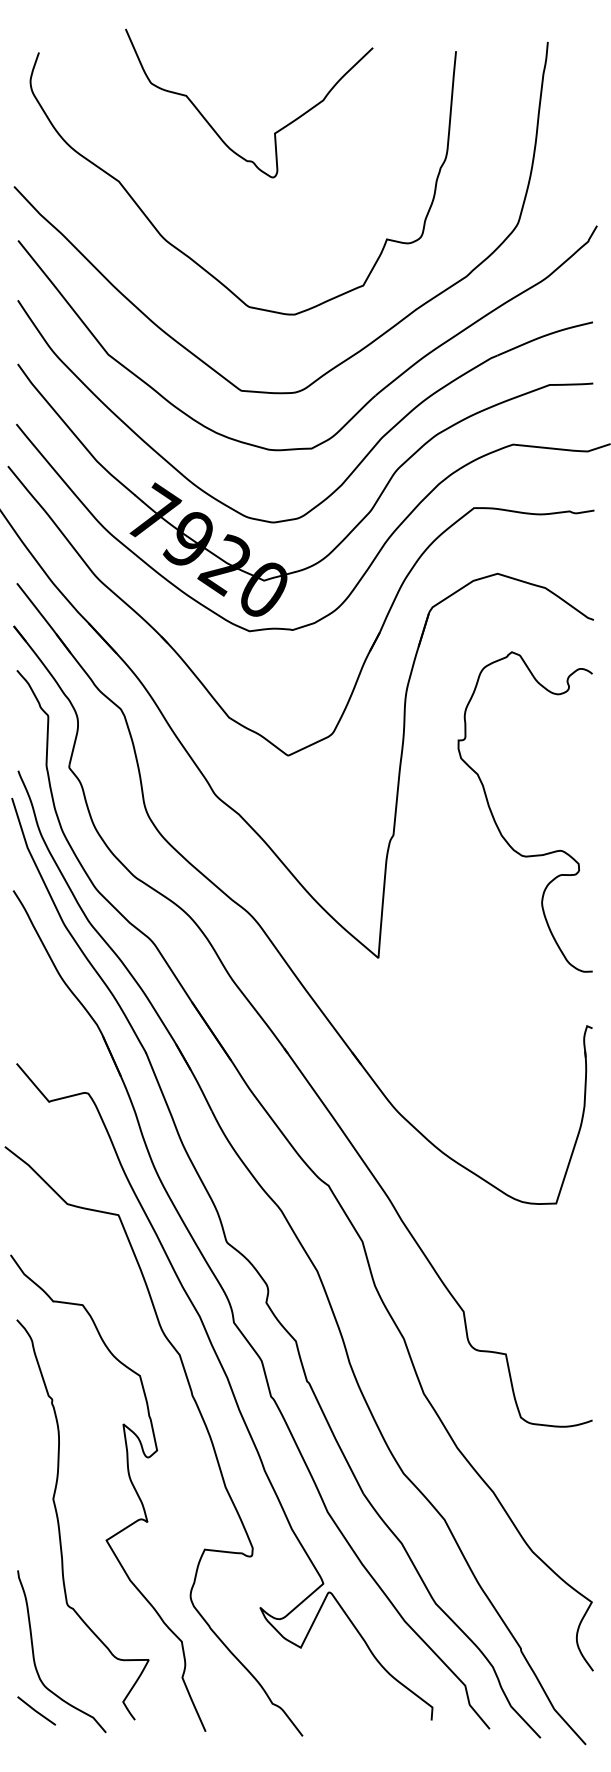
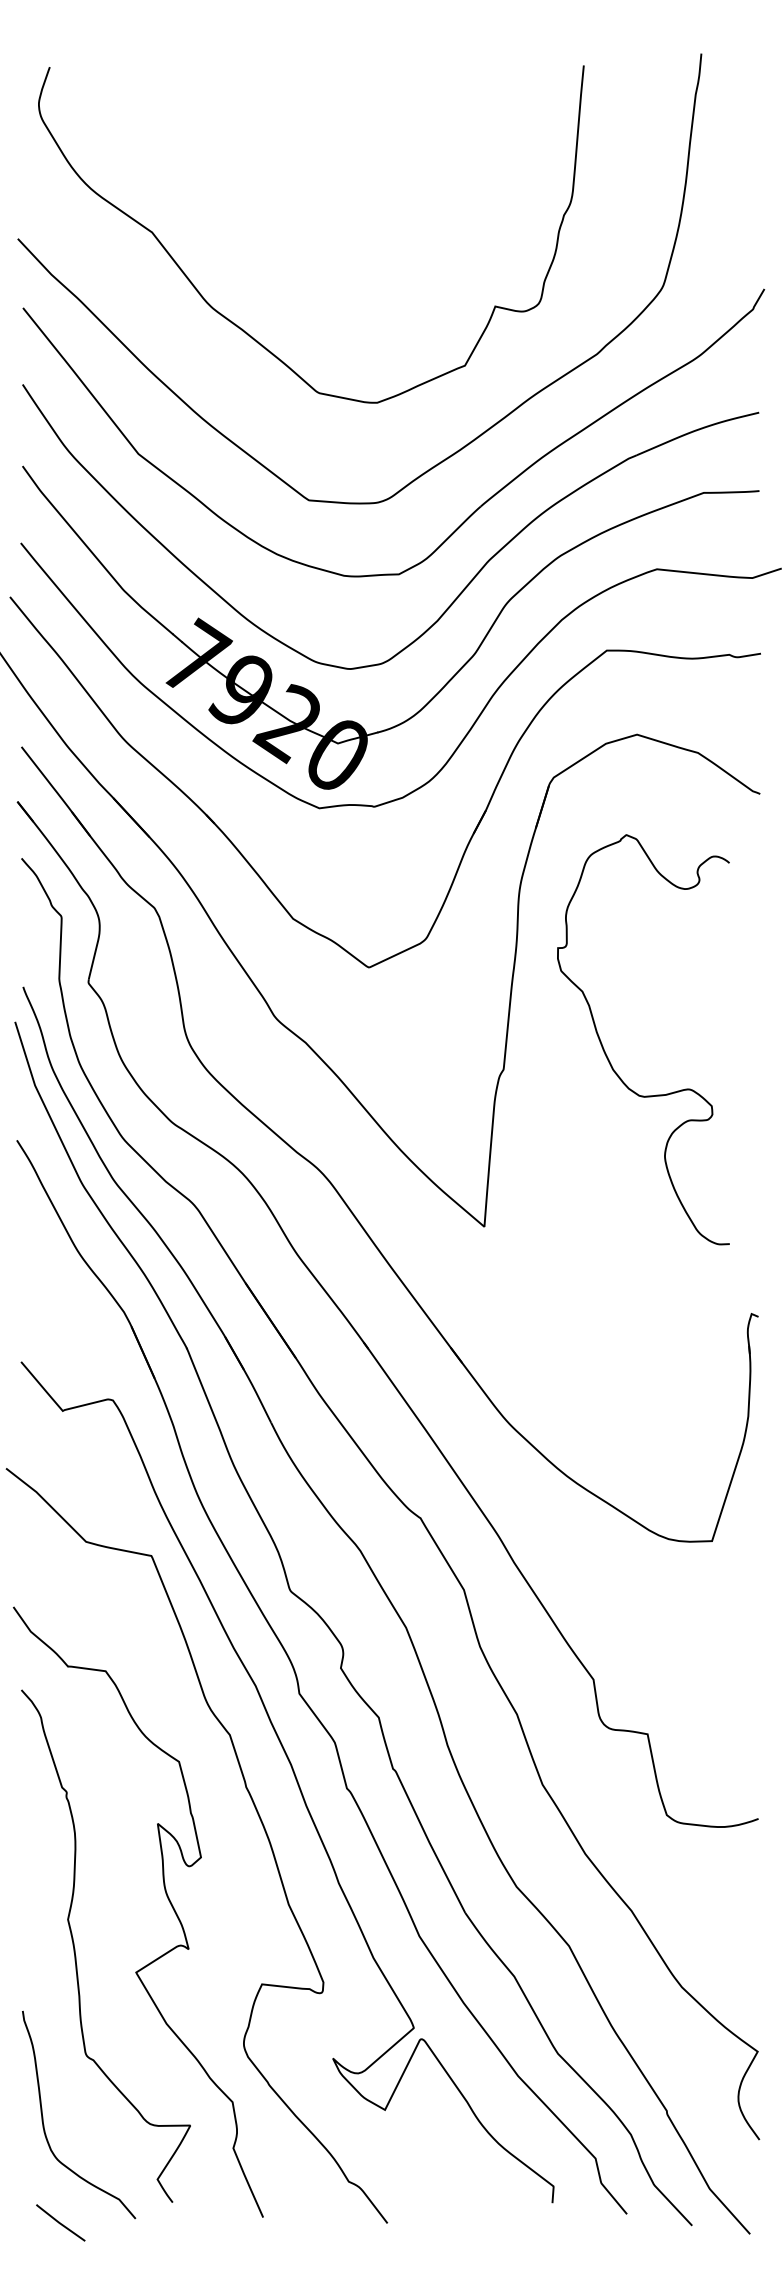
curve: (276, 131) -> (353, 168), removed
curve: (497, 825) -> (608, 1057), moved
line: (36, 1710) -> (60, 2222), moved

